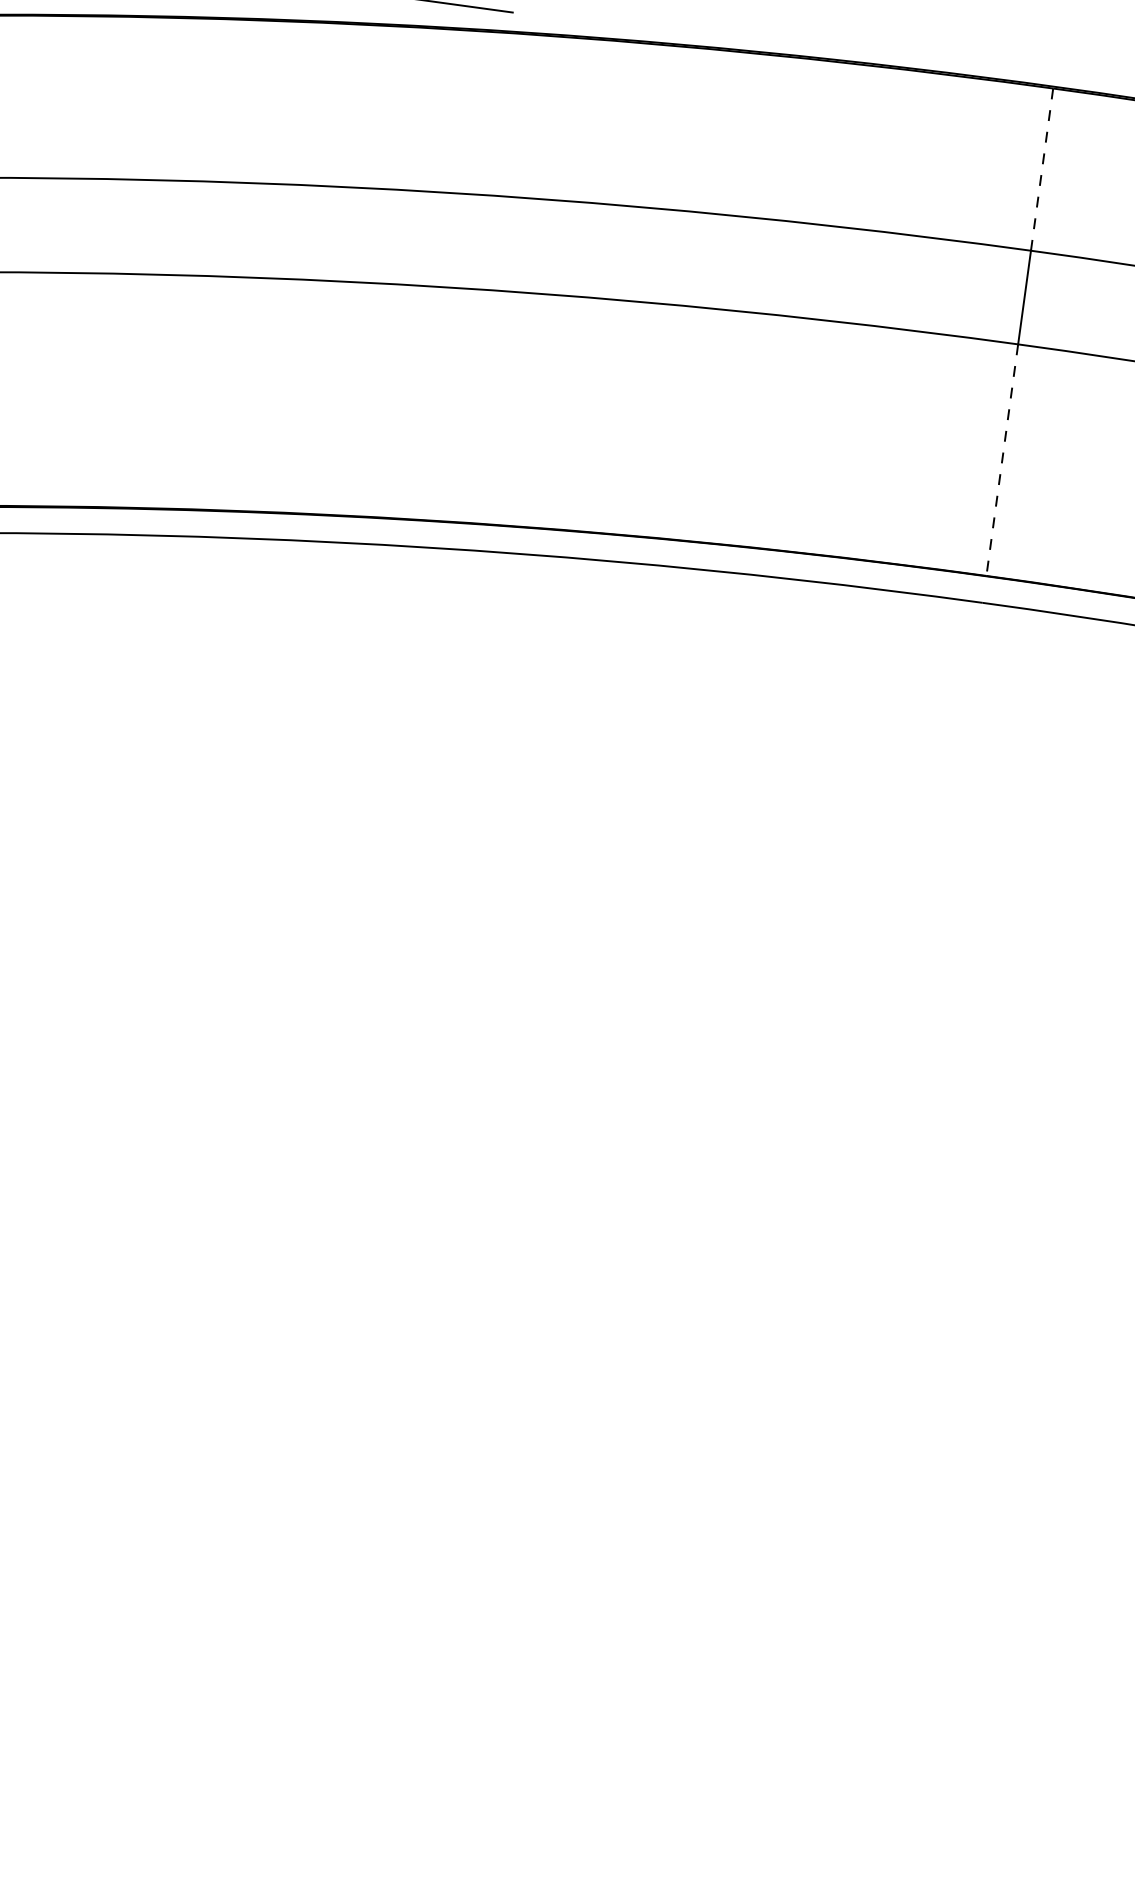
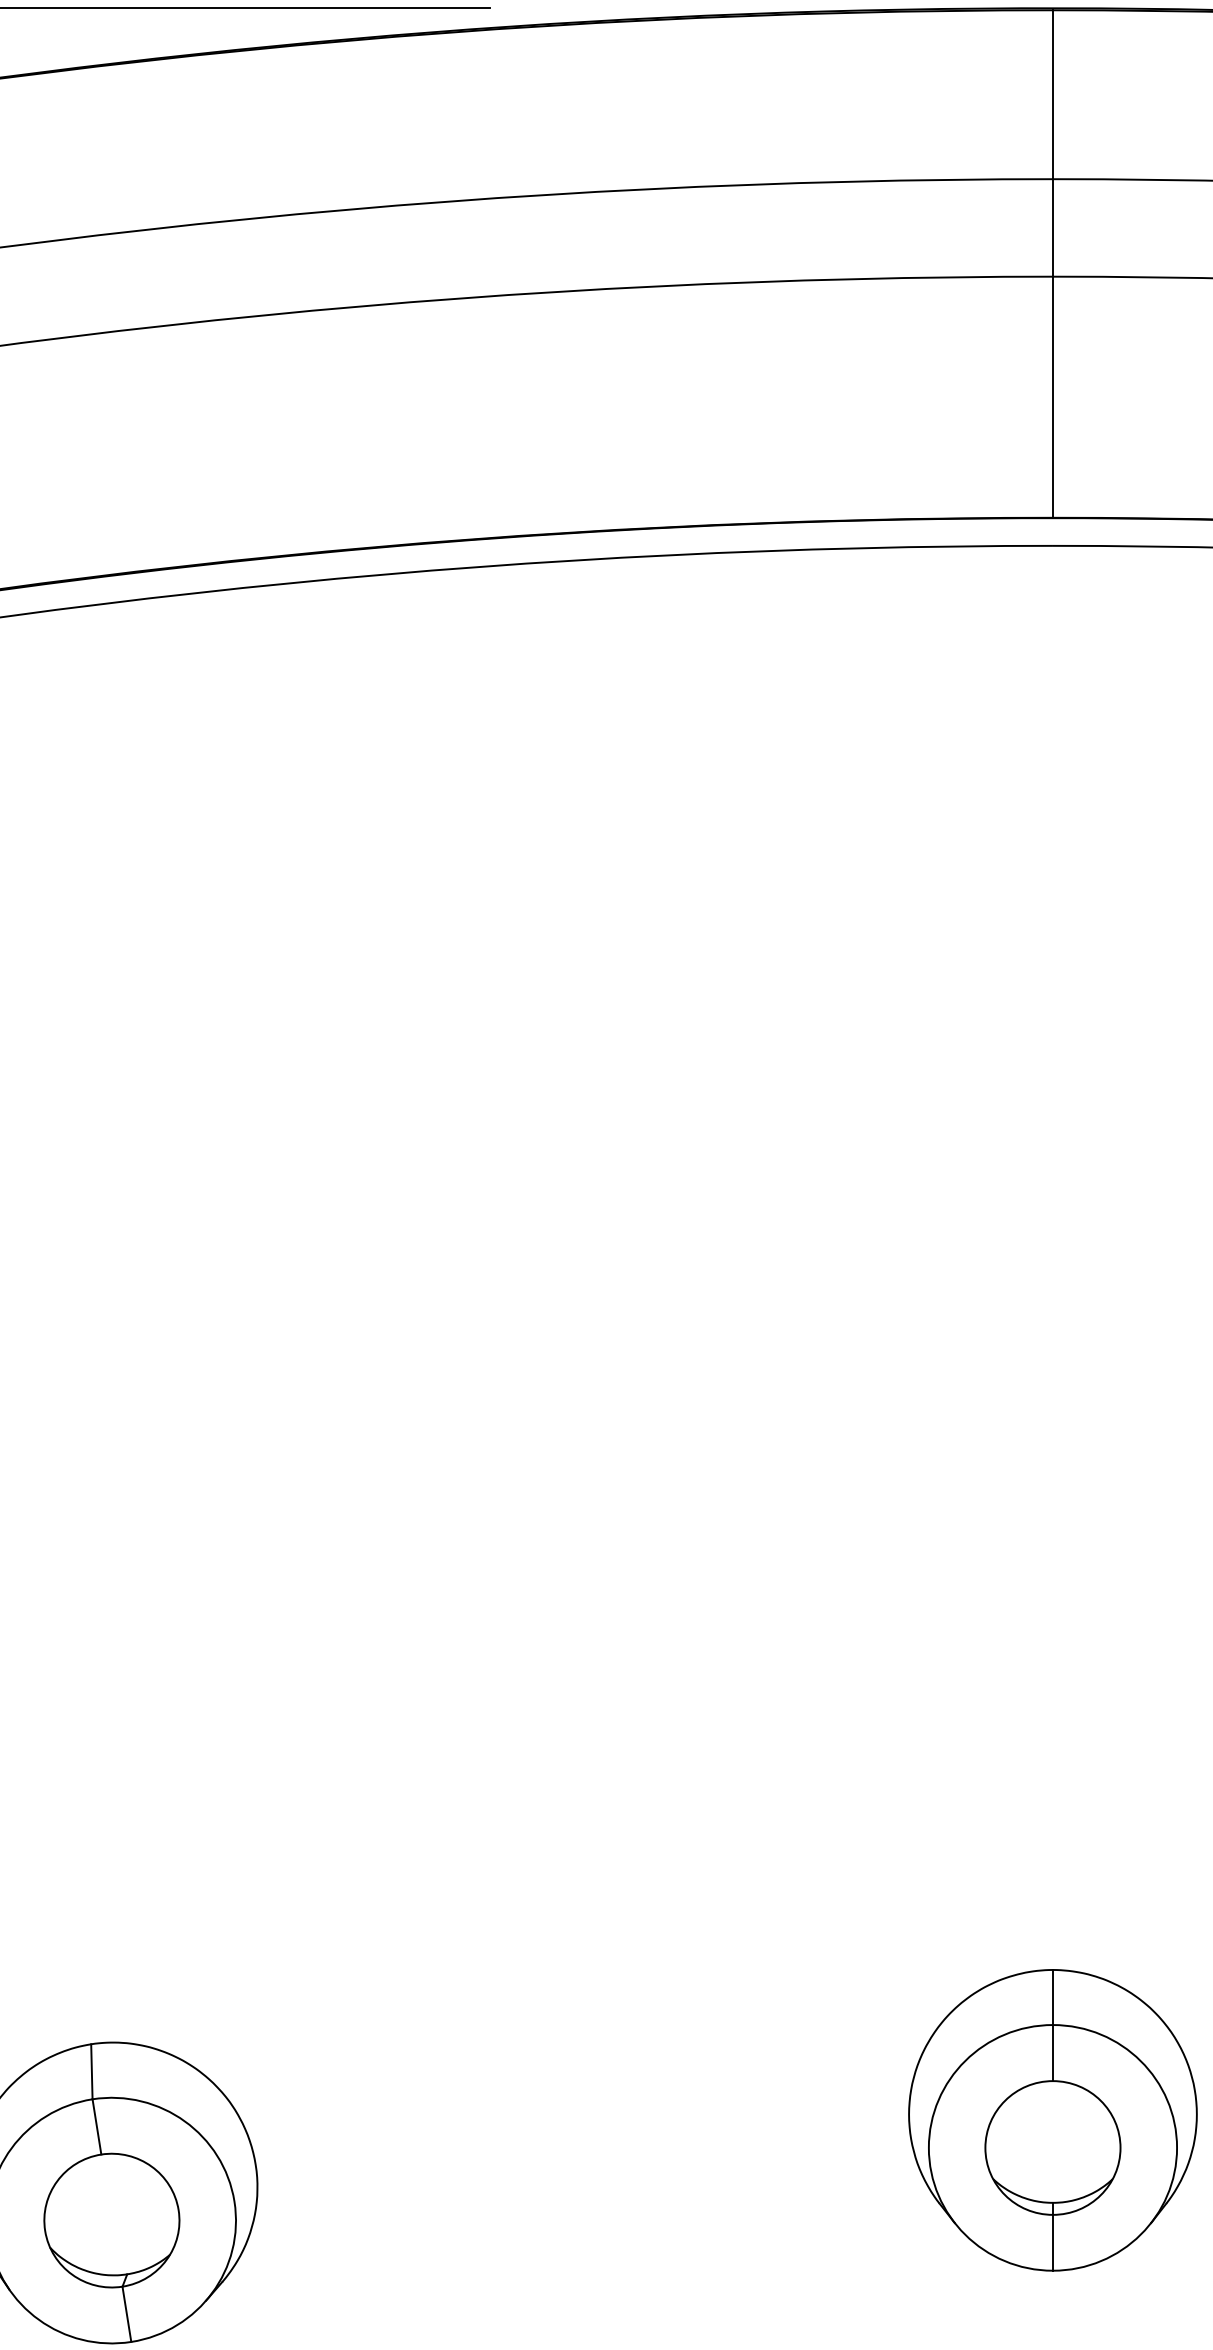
line: (1041, 170) -> (1052, 95), dashed -> solid
line: (1001, 460) -> (1052, 397), dashed -> solid

